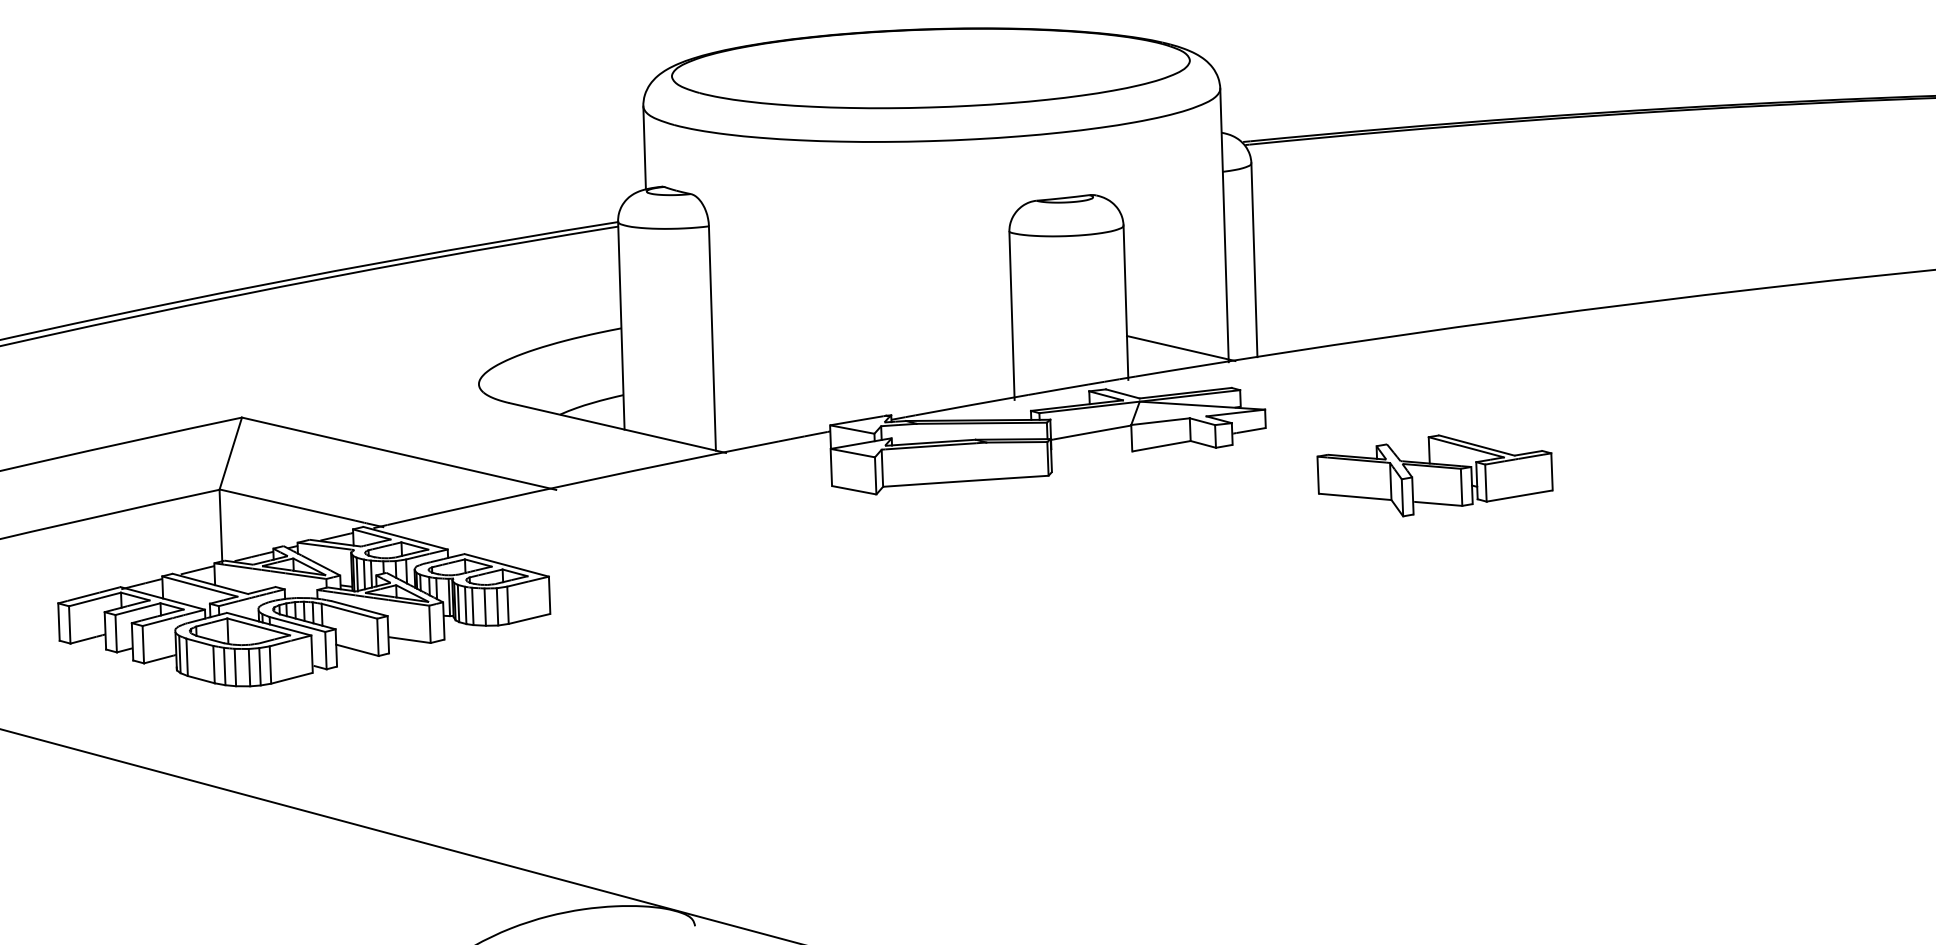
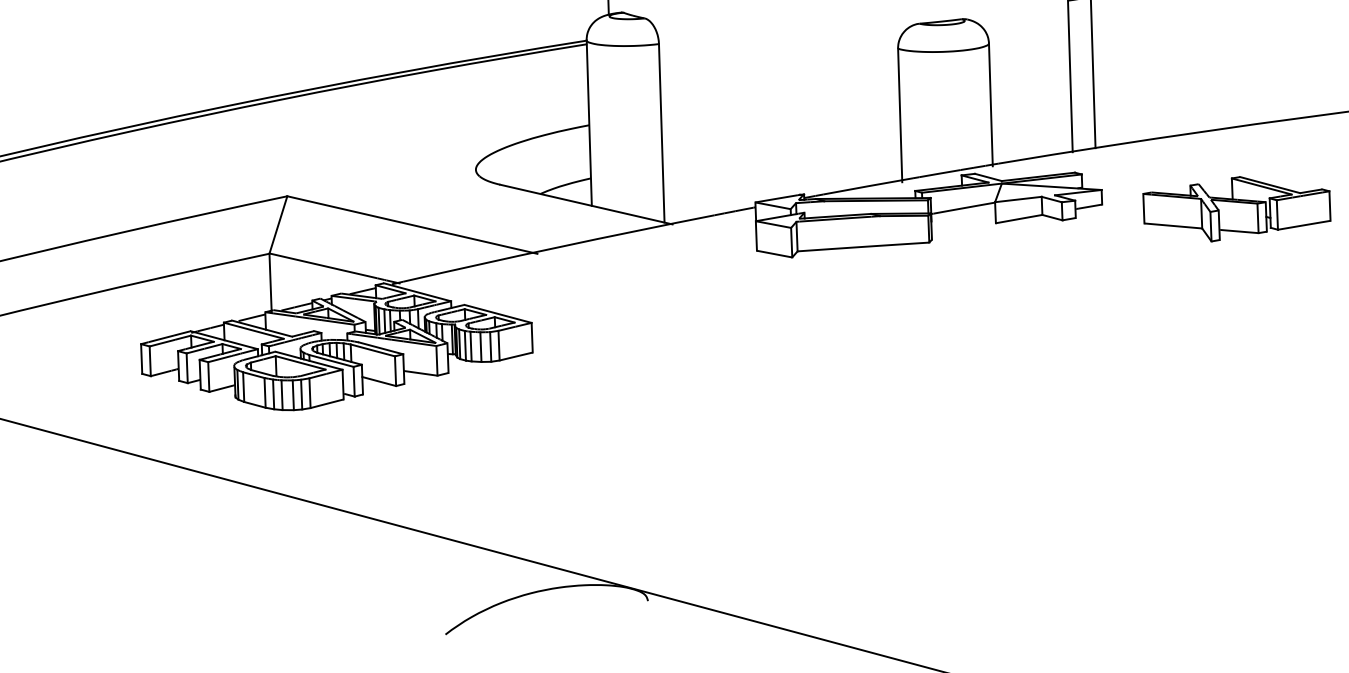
line: (1180, 348) -> (1034, 141), removed
part: (1434, 475) -> (1236, 208), moved

